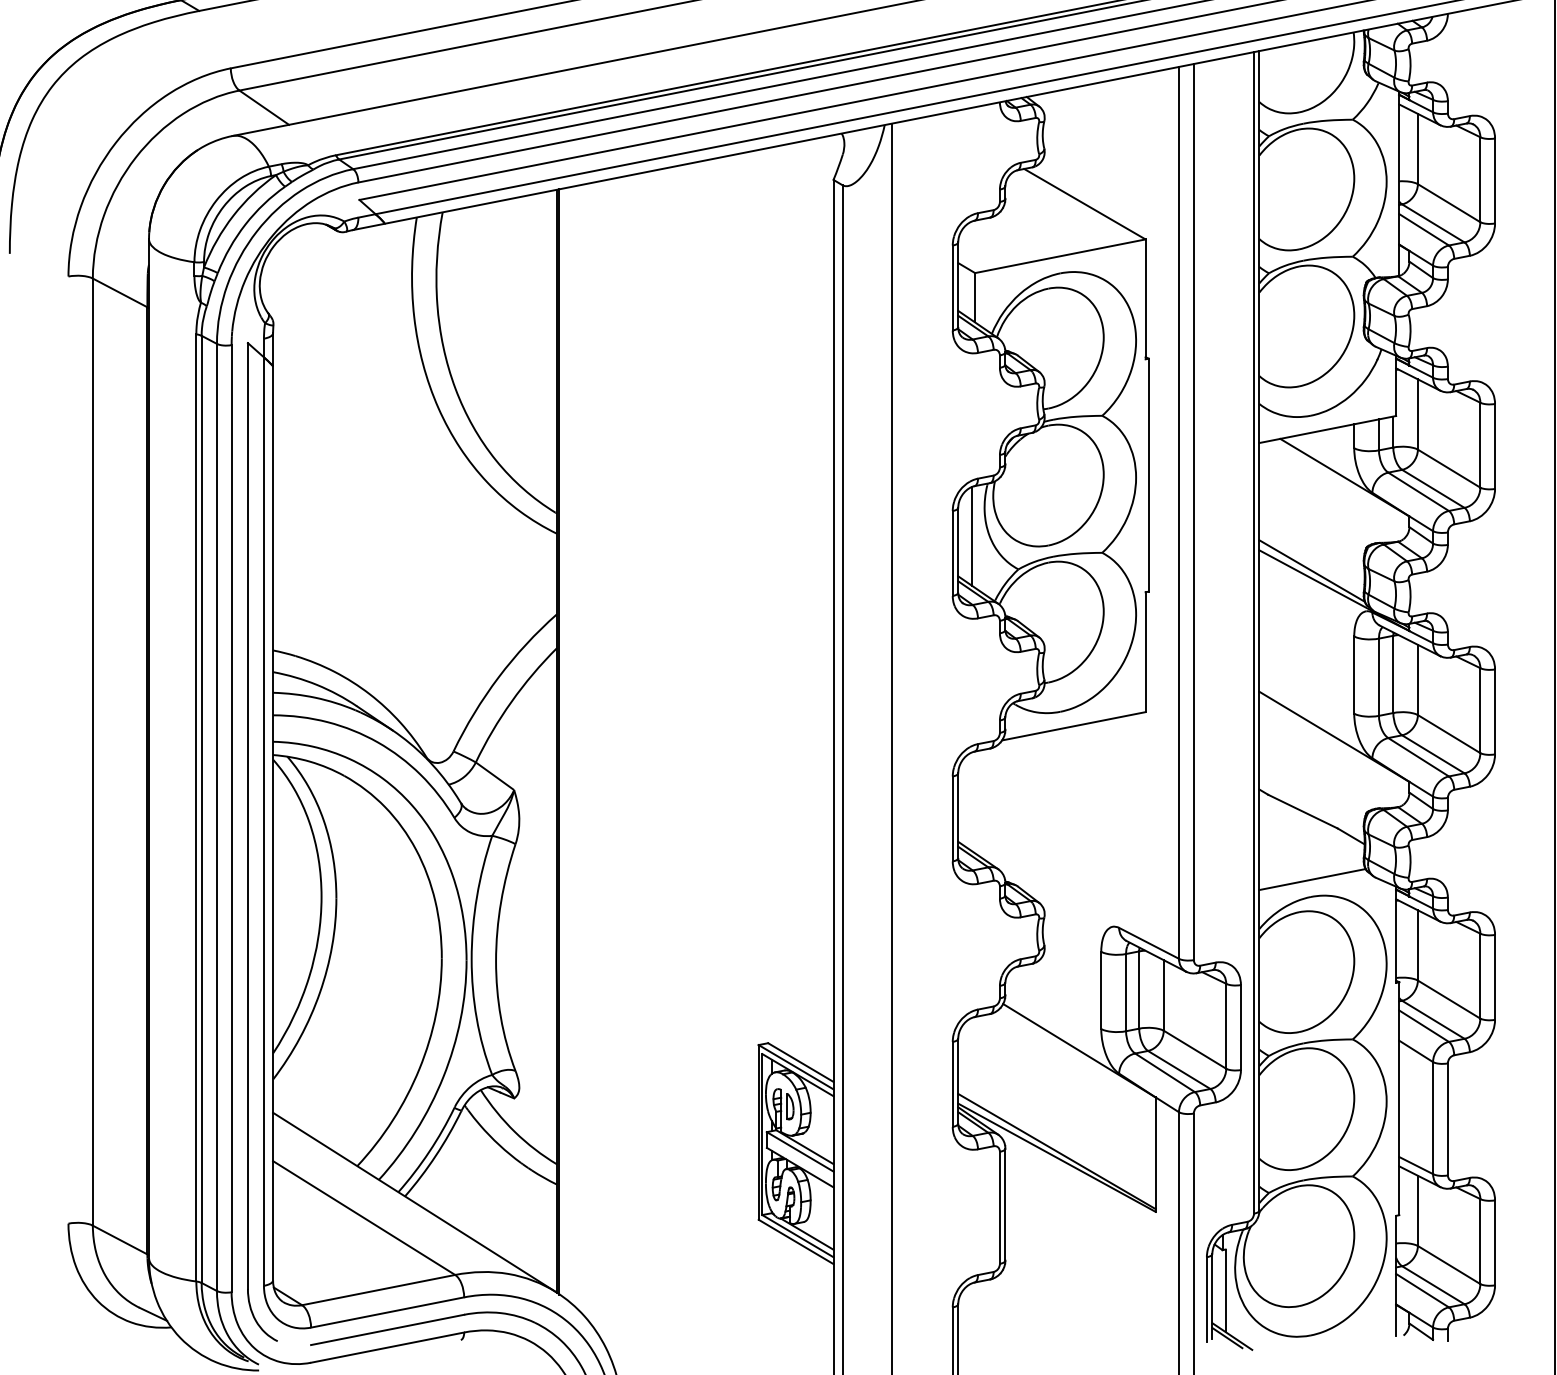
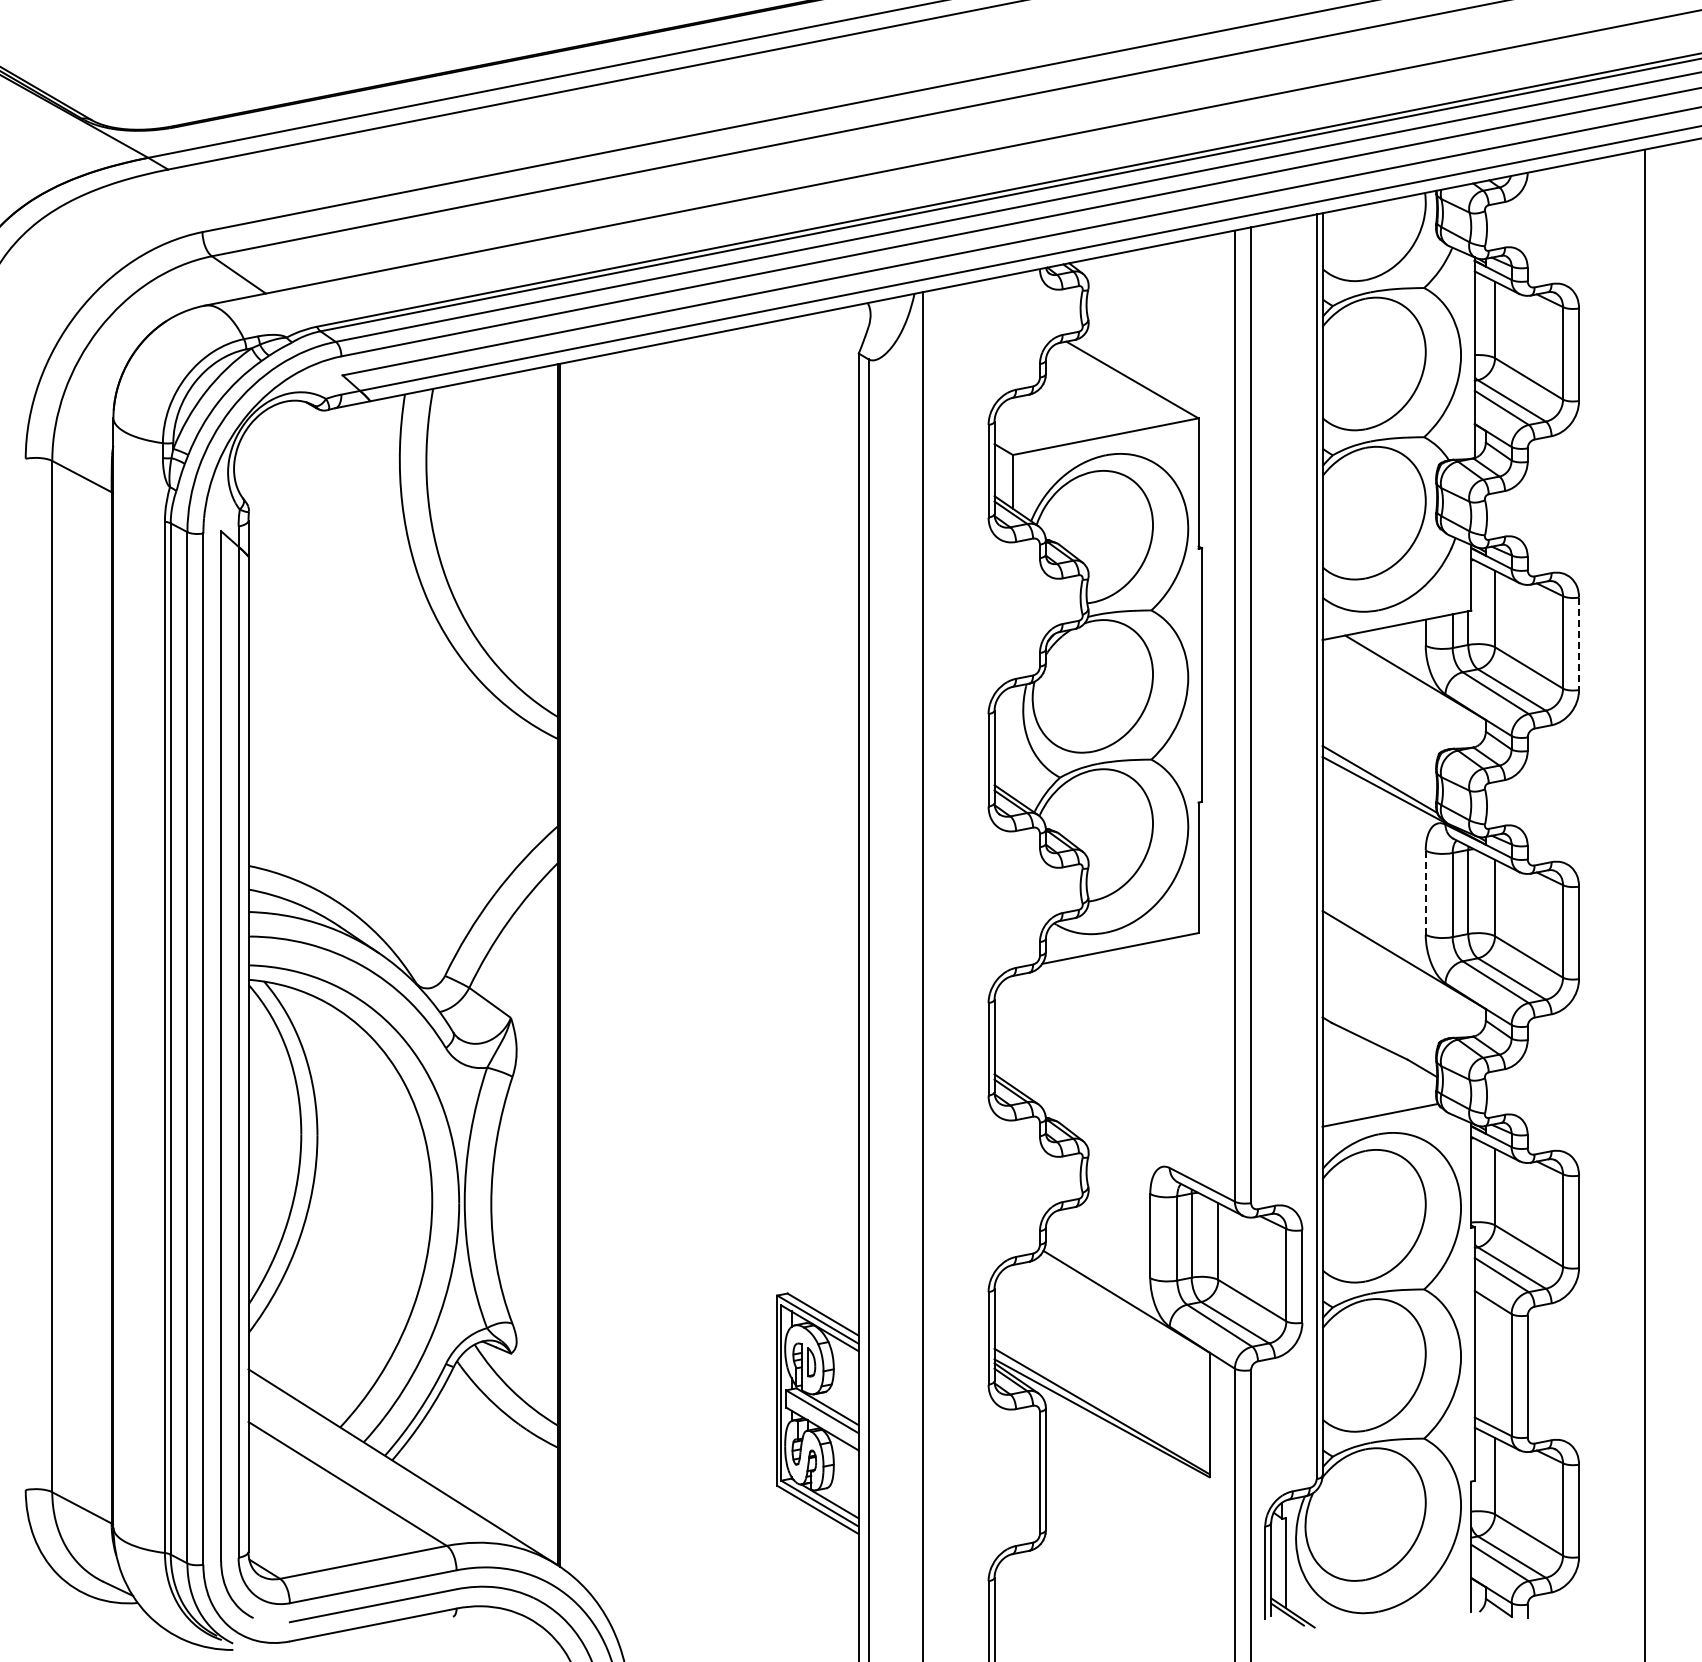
line: (1495, 447) -> (1579, 644), solid -> dashed
line: (971, 536) -> (1009, 741), removed
line: (1354, 674) -> (1425, 892), solid -> dashed

